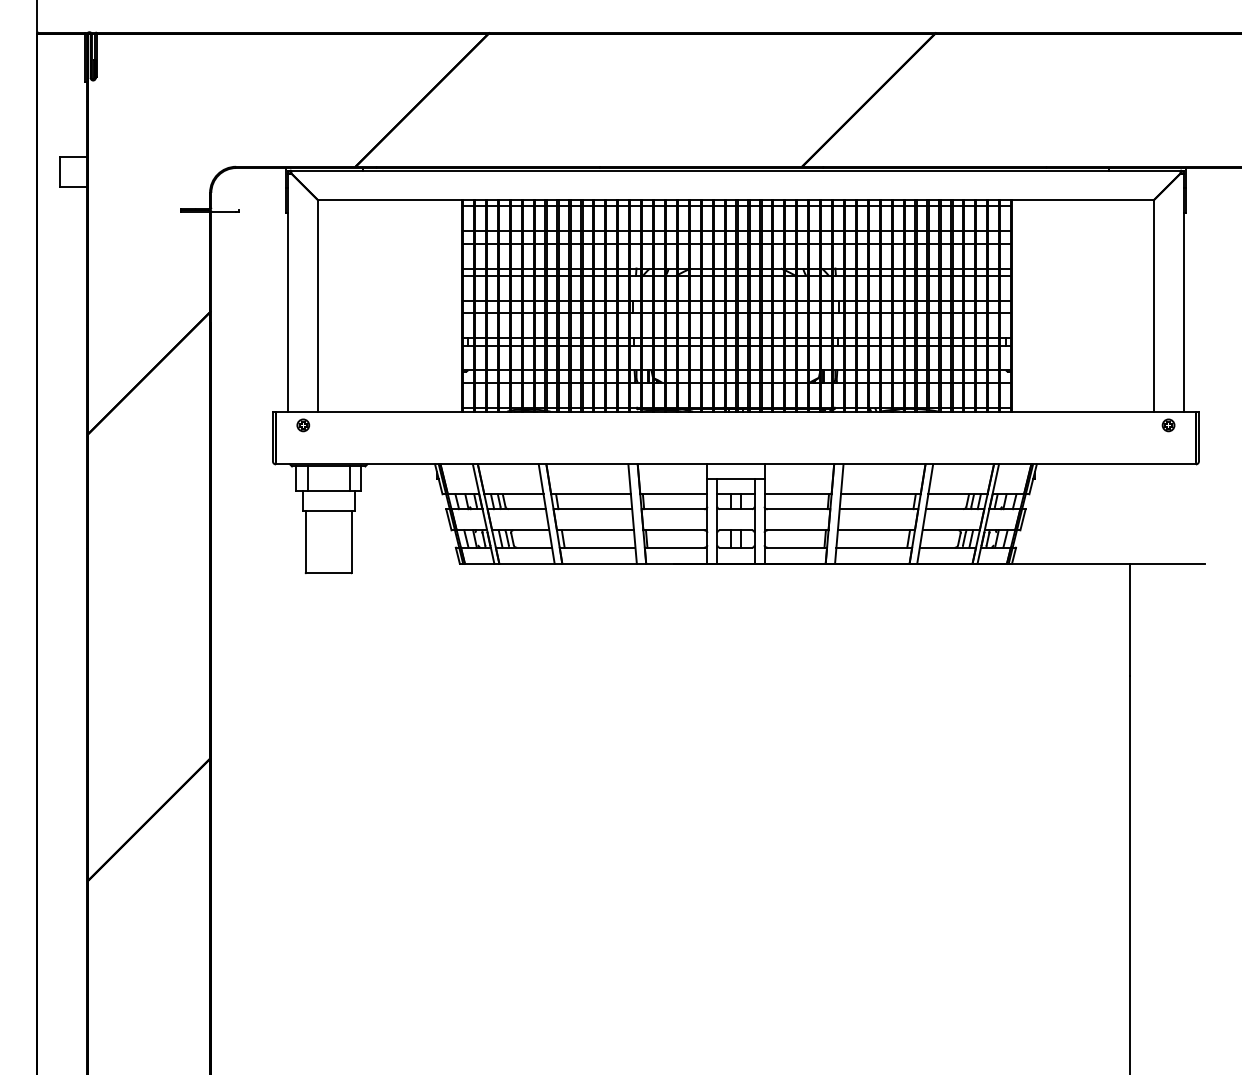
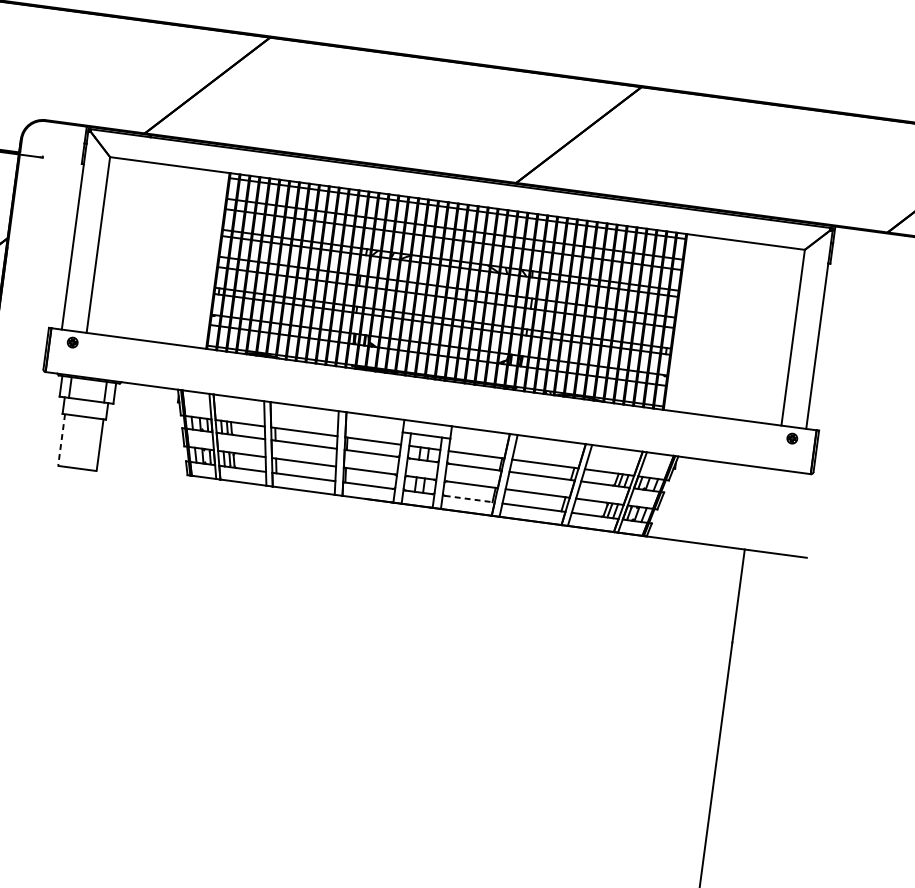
line: (305, 541) -> (61, 439), solid -> dashed
line: (797, 547) -> (470, 499), solid -> dashed

